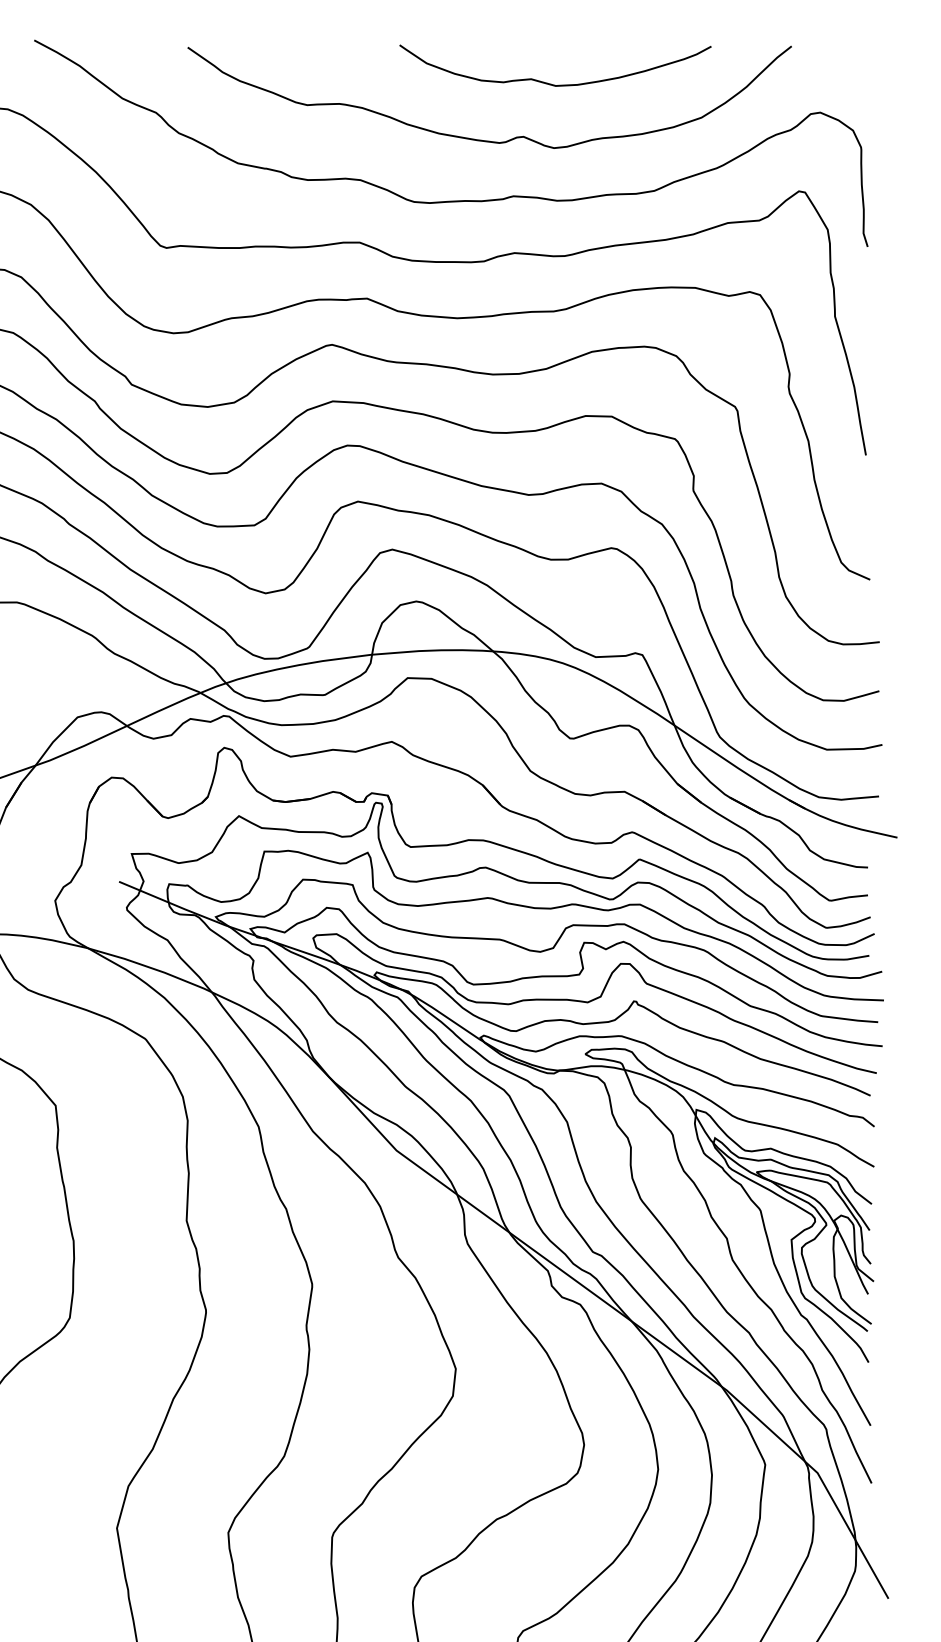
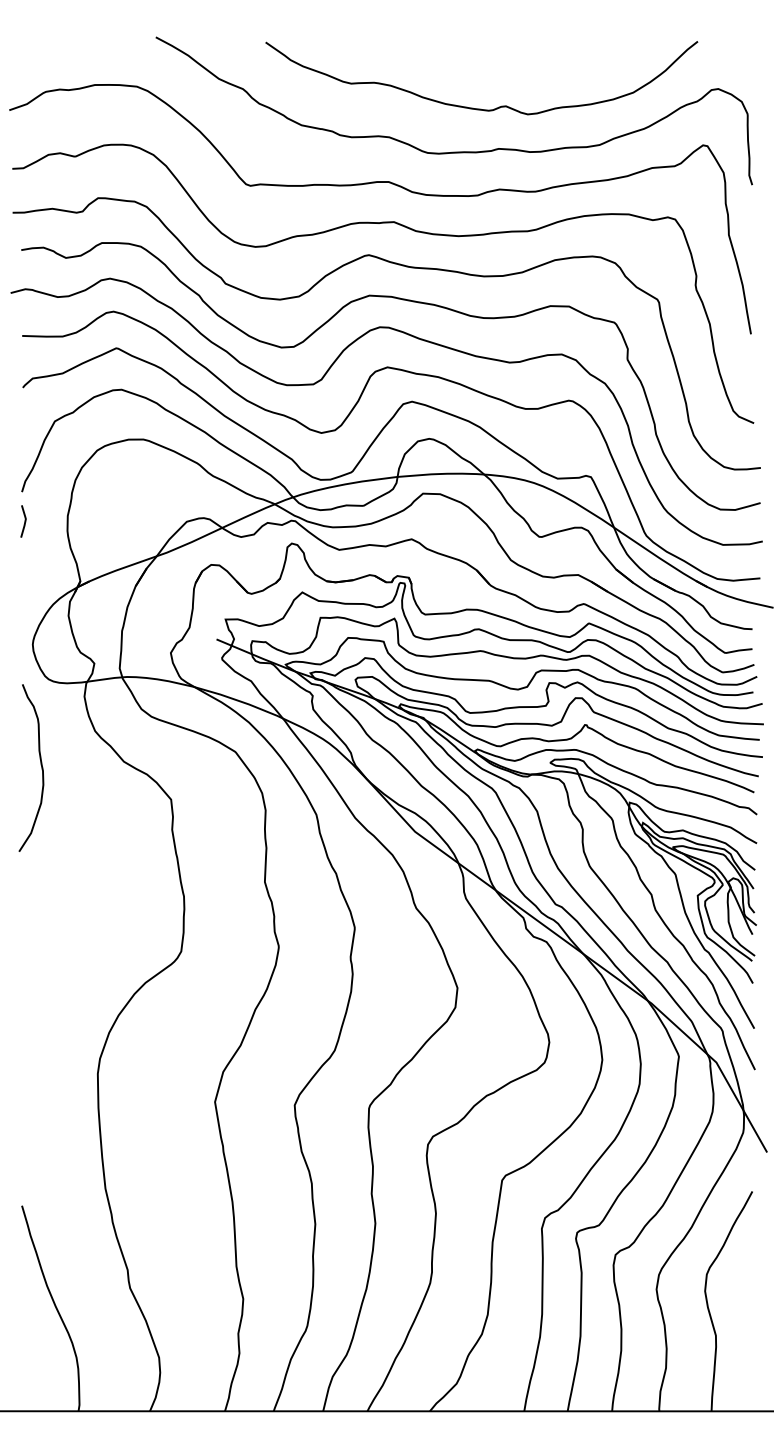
curve: (549, 82) -> (524, 67), removed

